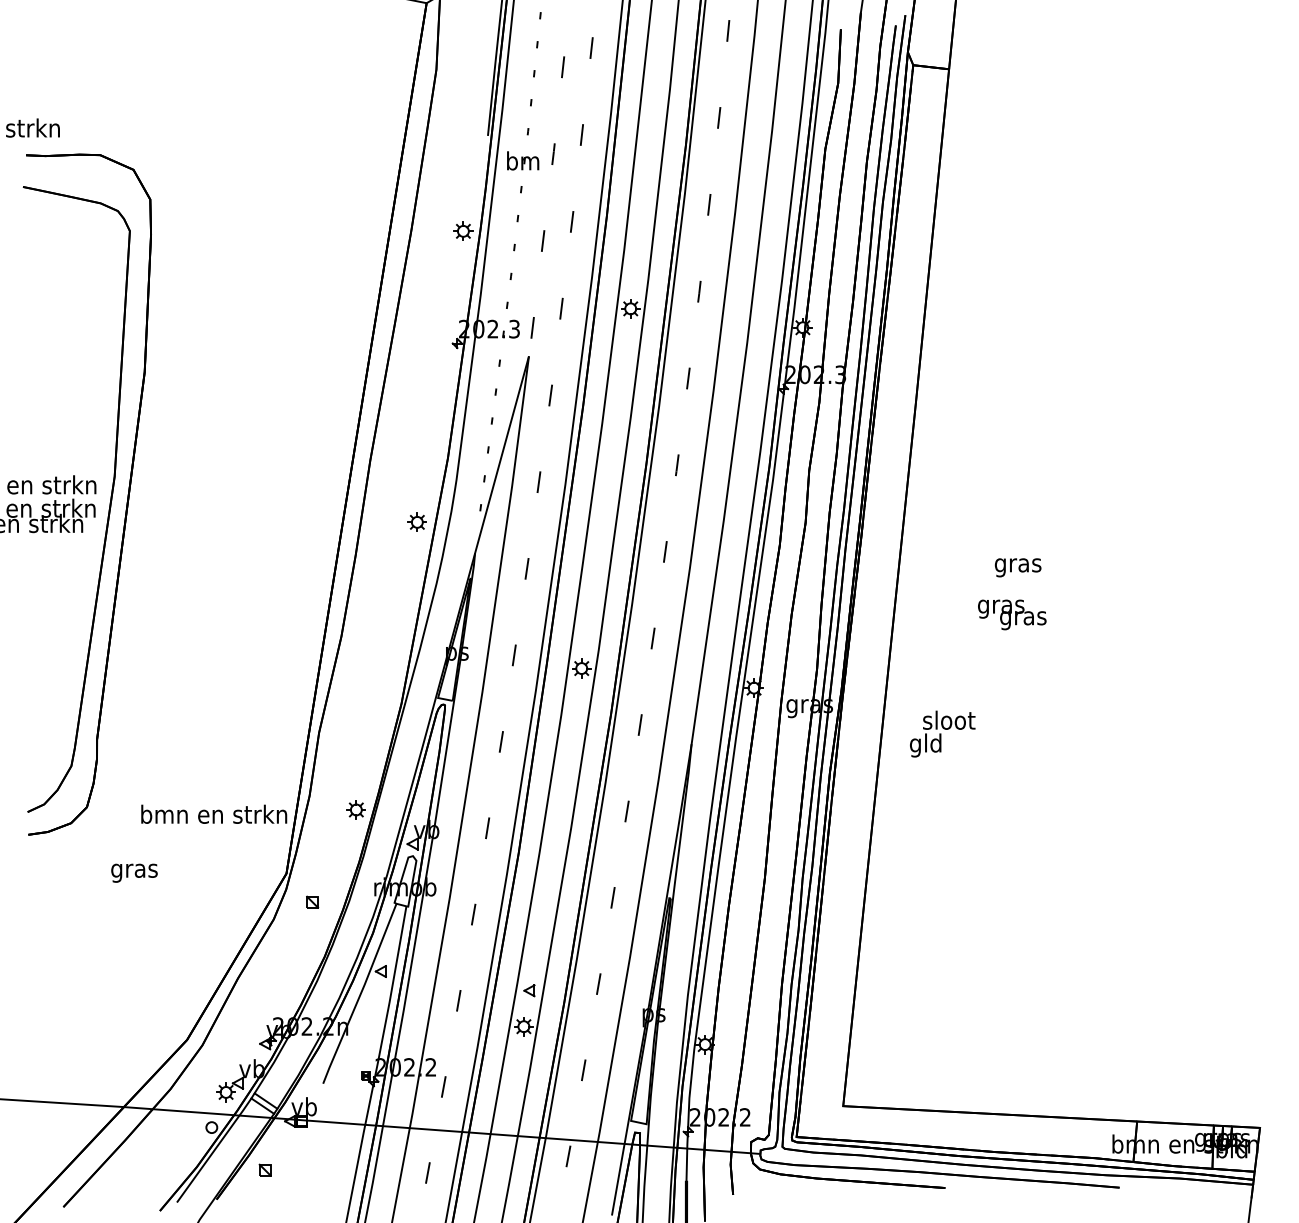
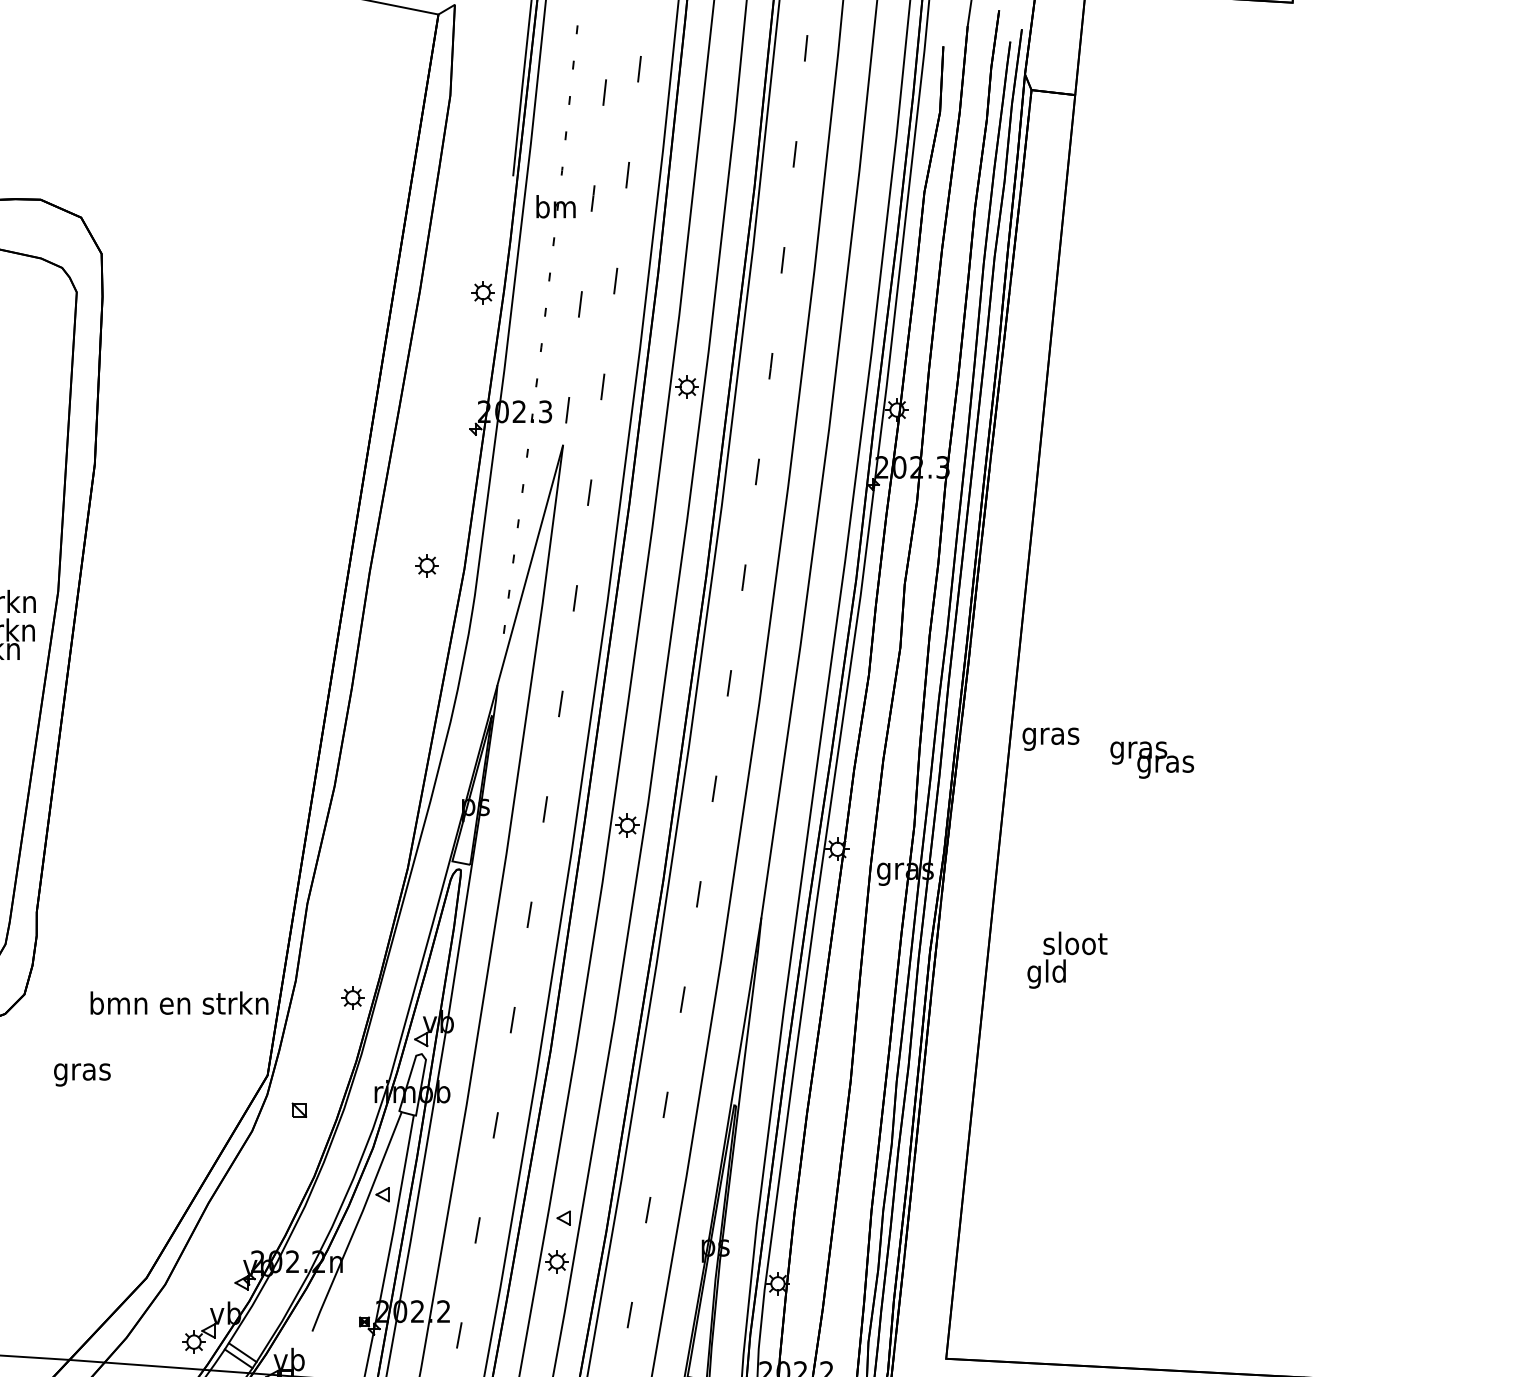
part: (416, 521) -> (426, 564), moved
text: (1017, 567) -> (1050, 738), moved
text: (942, 733) -> (1067, 959), moved

